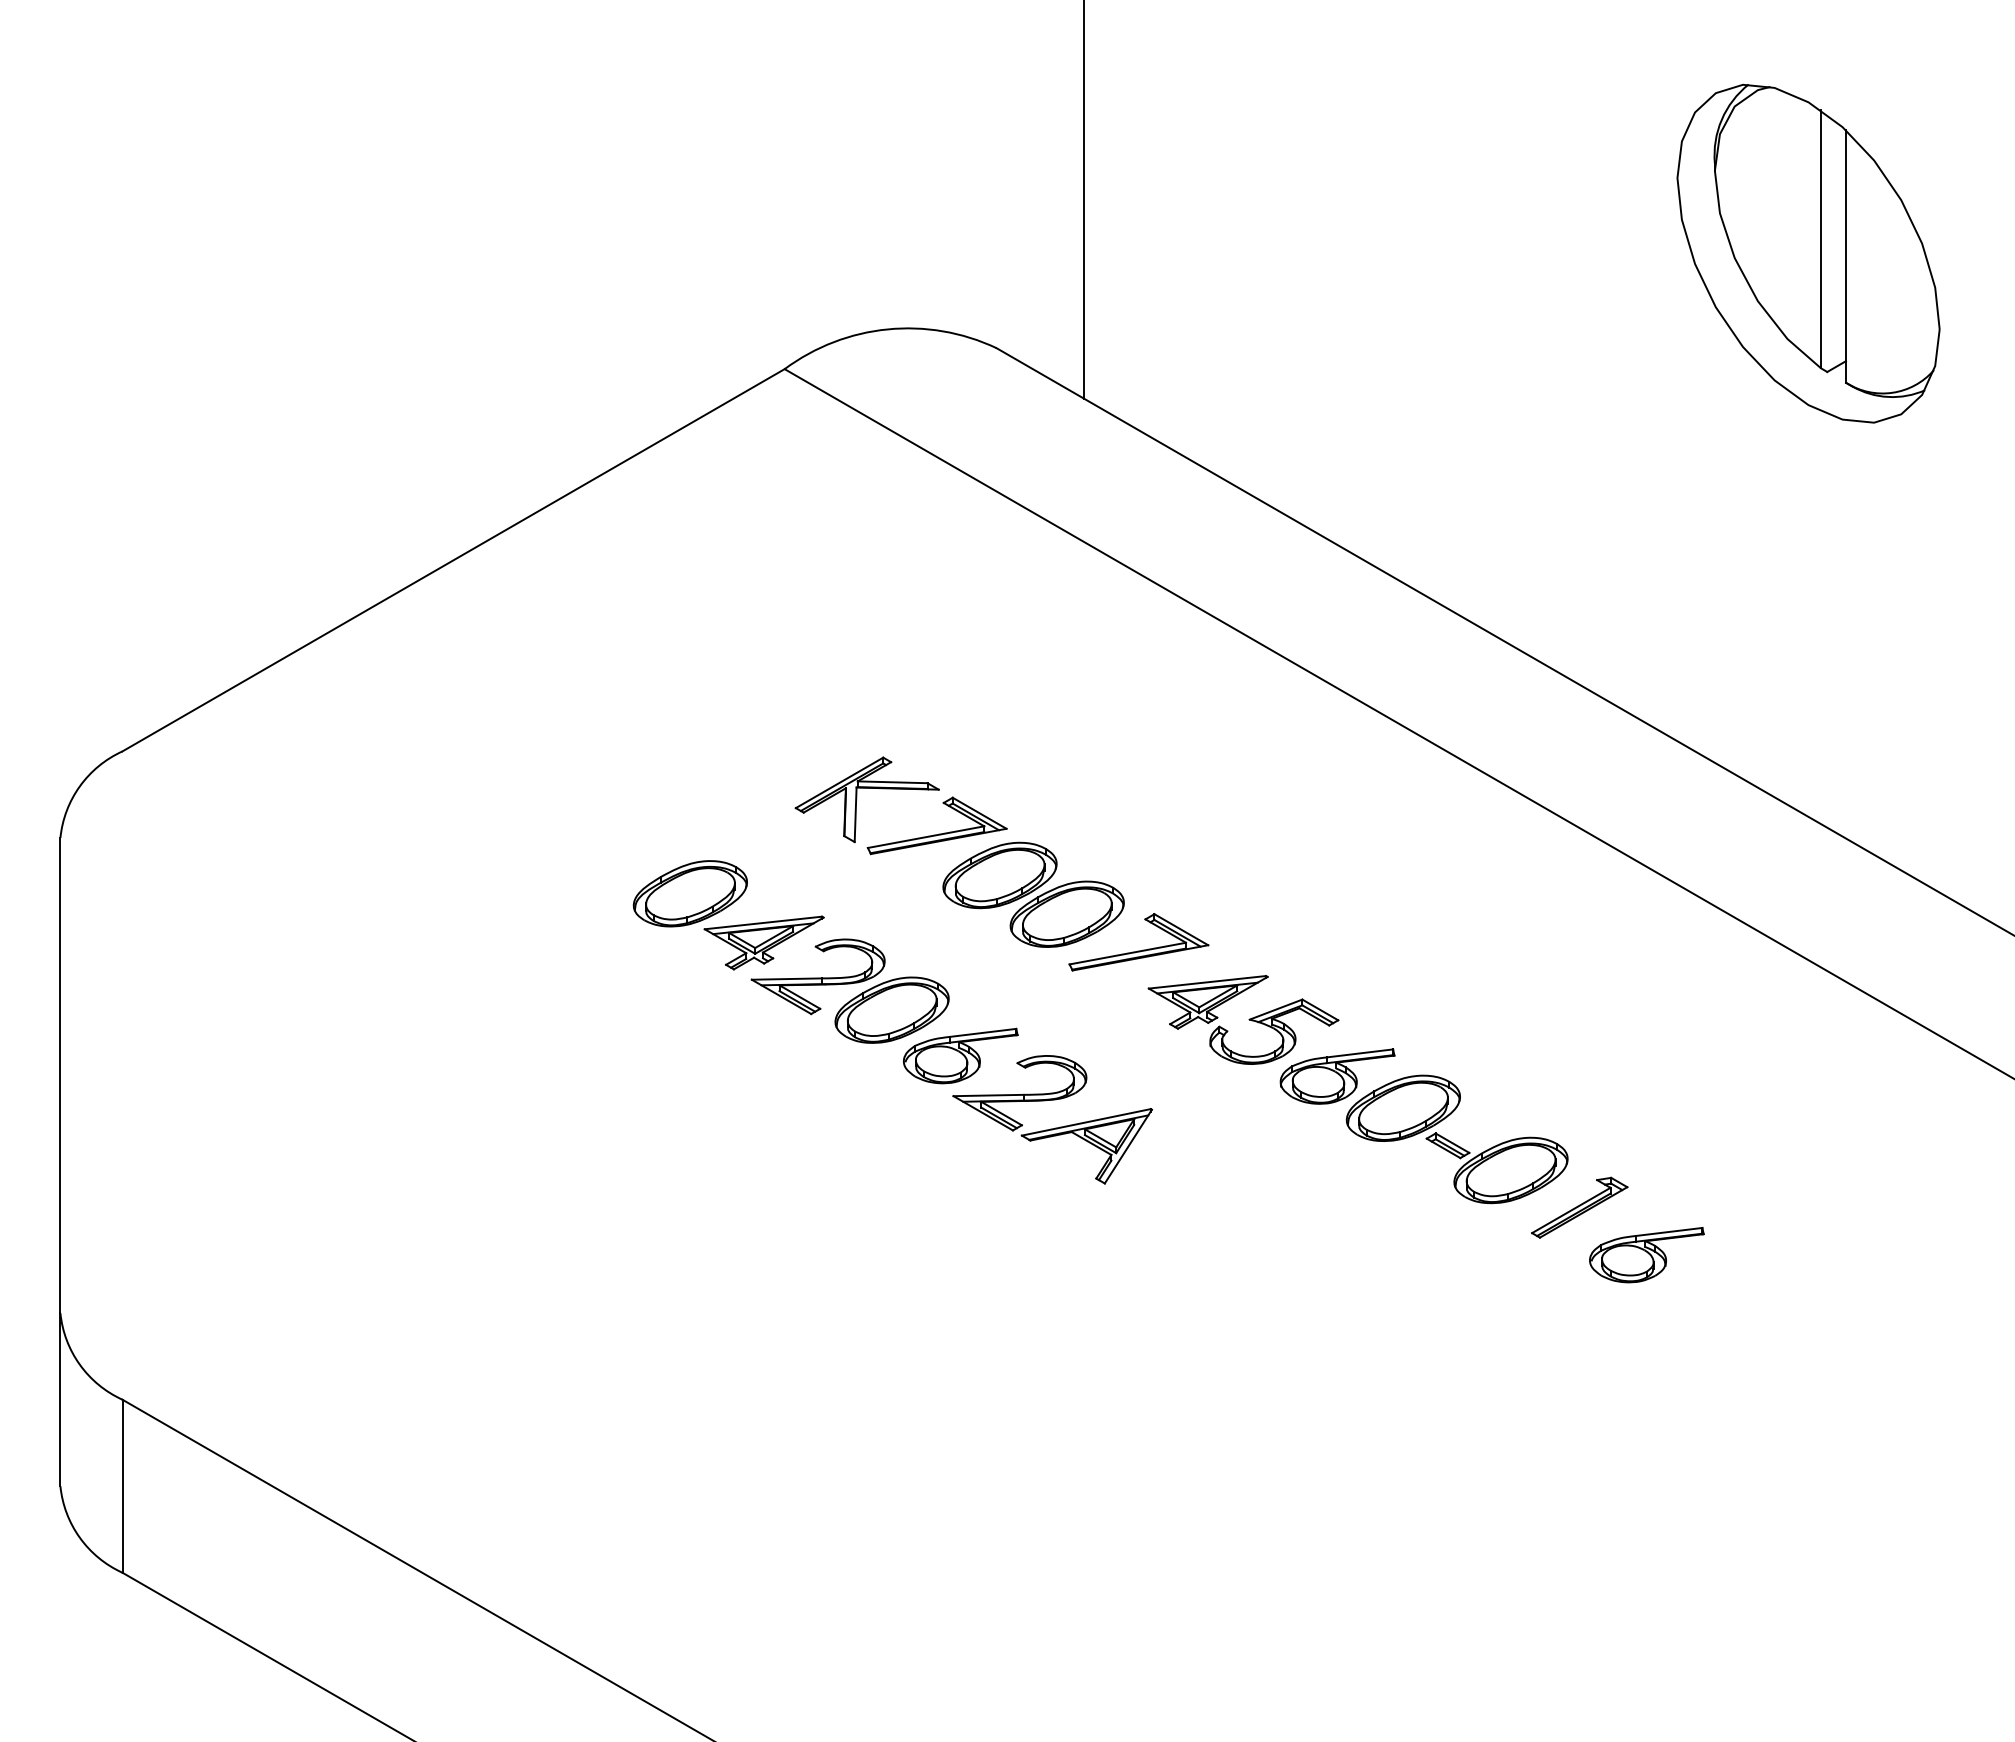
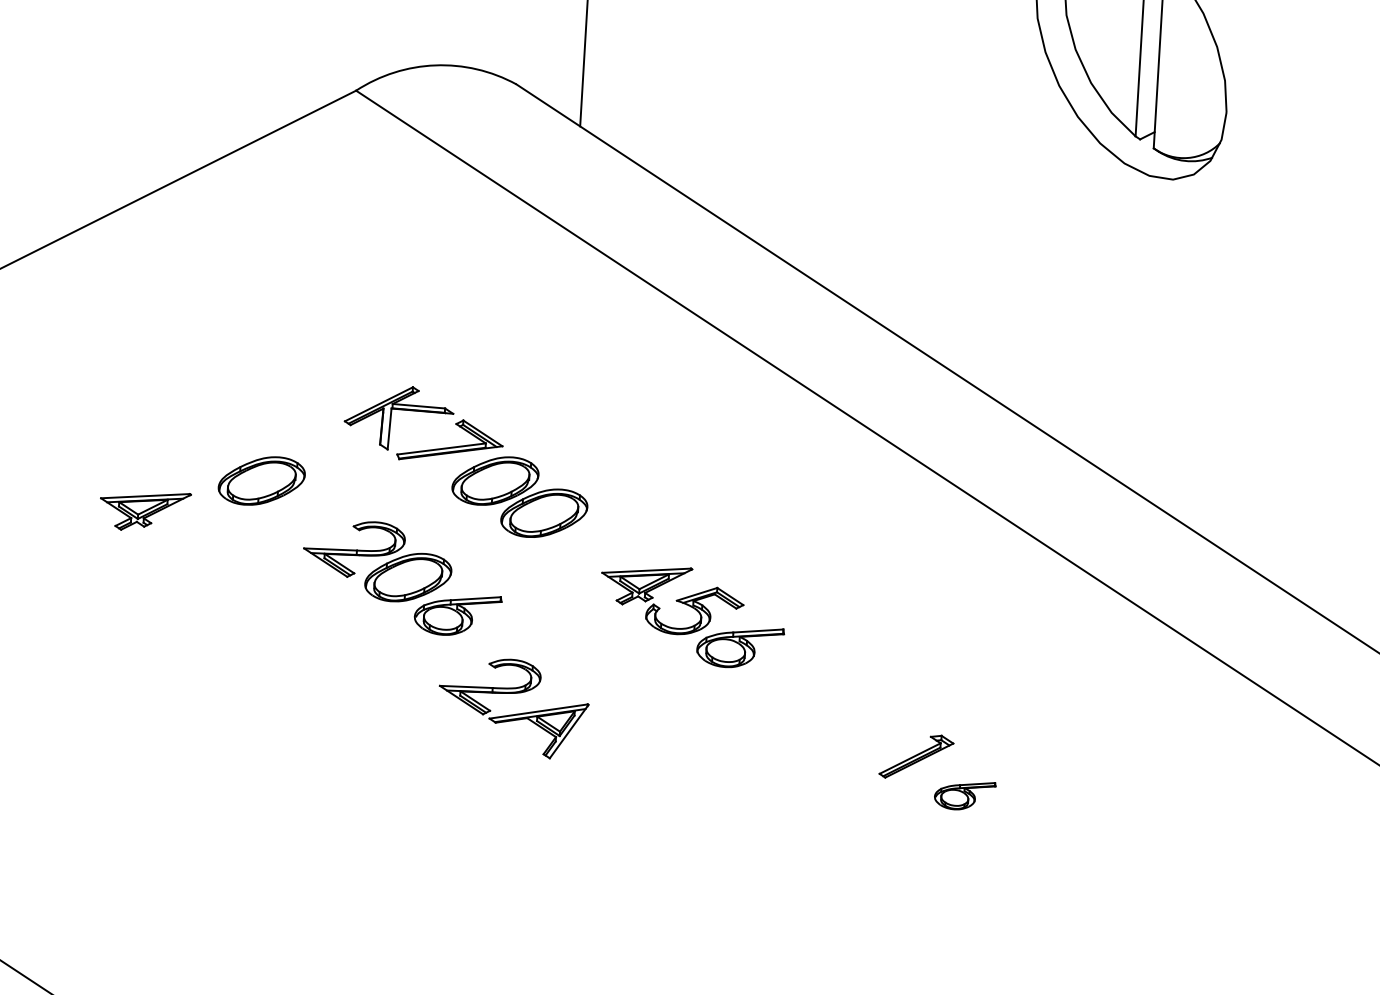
part: (763, 942) -> (144, 510), moved
part: (1138, 950) -> (596, 543), removed
part: (1055, 1127) -> (515, 714), moved
part: (1456, 1139) -> (826, 700), removed
part: (1646, 1255) -> (964, 795), size x0.7

